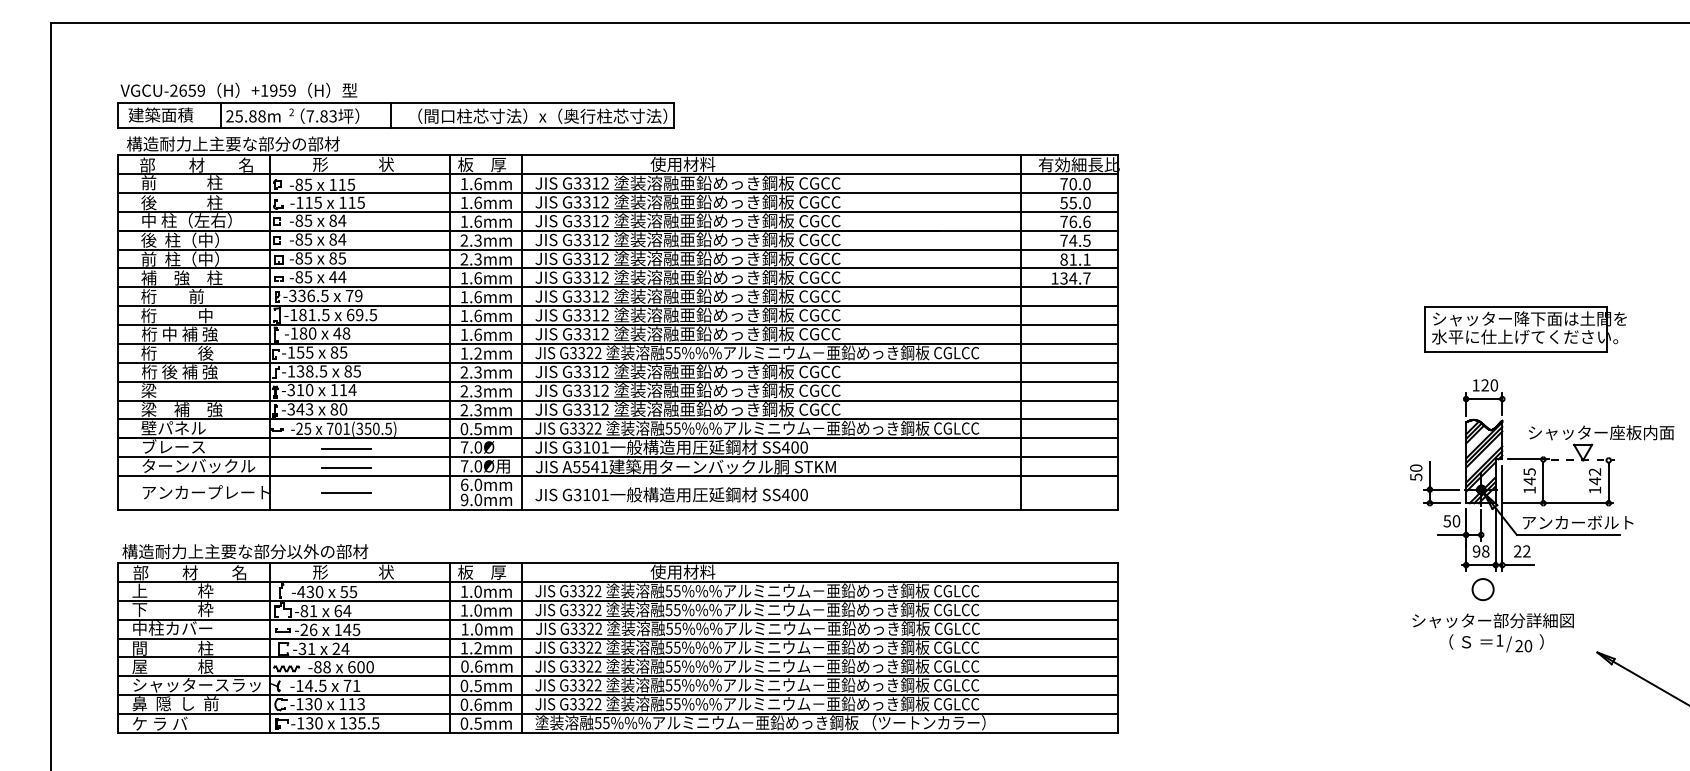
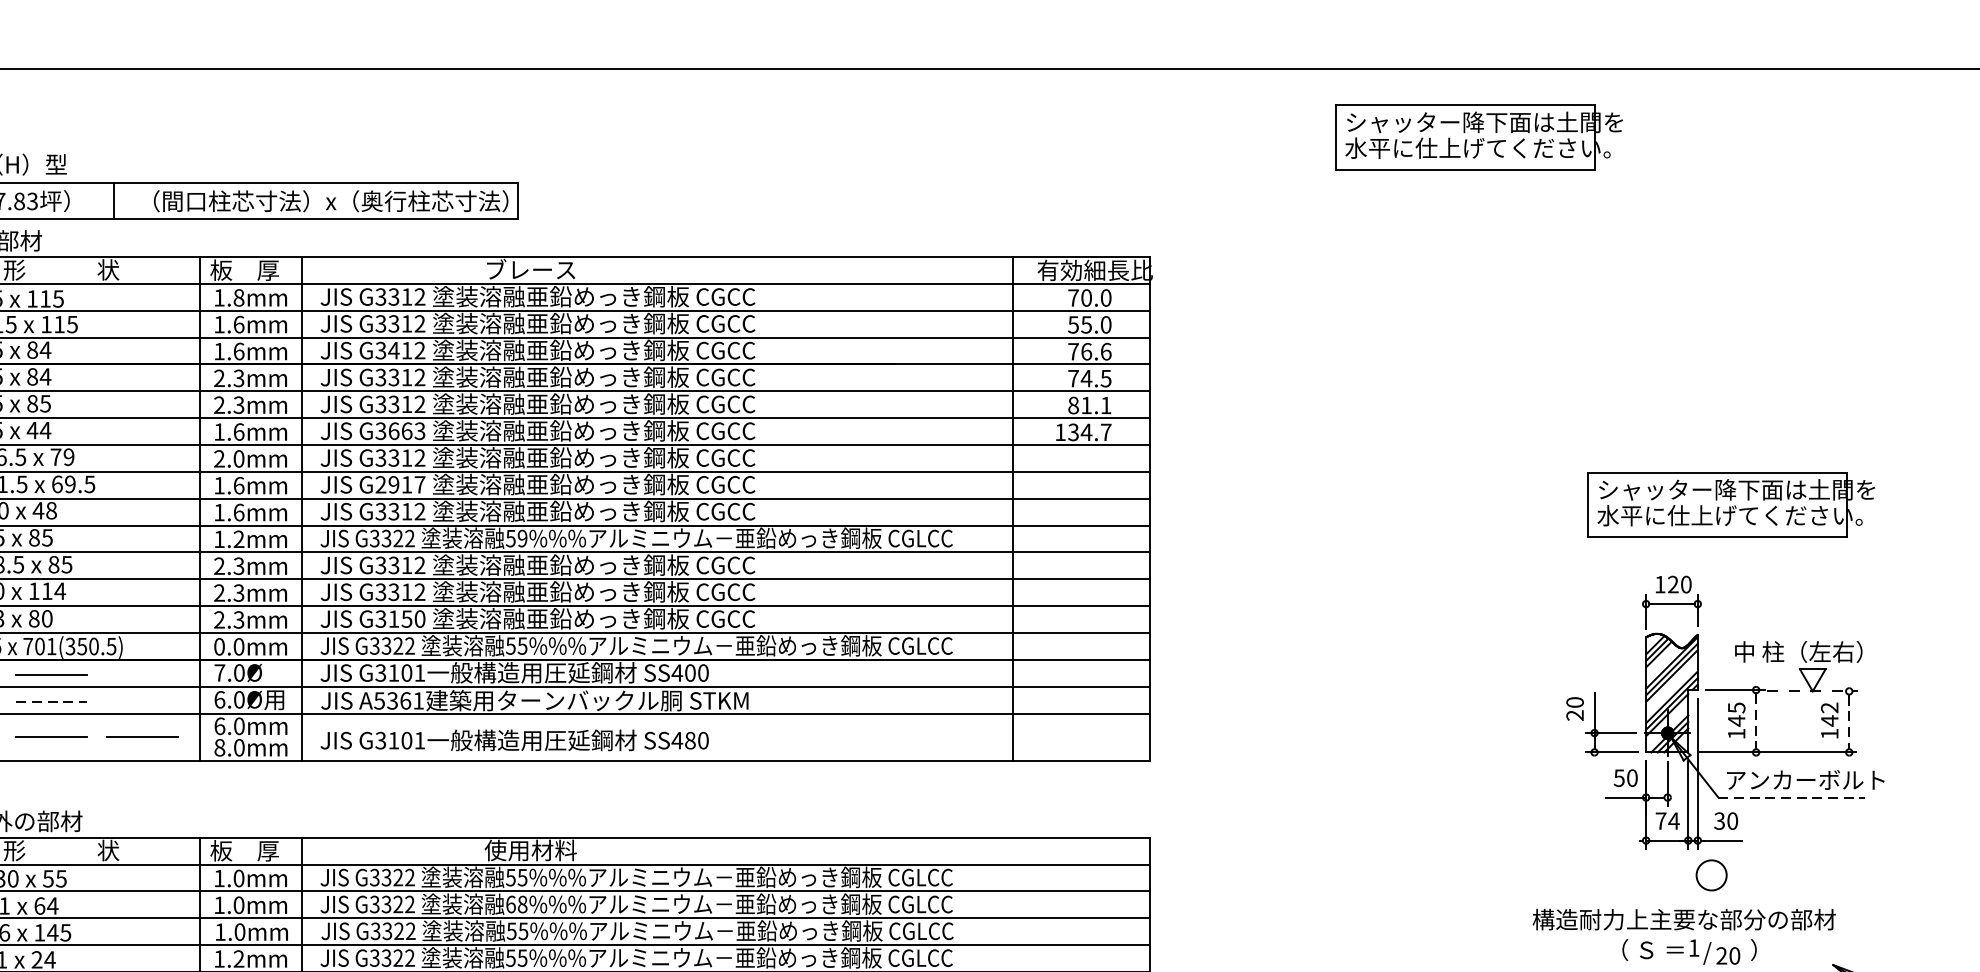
part: (1348, 71) -> (1478, 137), added
text: (682, 163) -> (530, 268), 使用材料 -> ブレース
text: (477, 183) -> (238, 297), 1.6mm -> 1.8mm
text: (586, 221) -> (393, 351), G3312 -> G3412
text: (595, 277) -> (406, 430), G3312 -> G3663
text: (470, 297) -> (228, 459), 1.6mm -> 2.0mm
text: (591, 315) -> (400, 485), G3312 -> G2917
text: (676, 353) -> (521, 539), 55%%% -> 59%%%
text: (595, 409) -> (406, 618), G3312 -> G3150
text: (477, 428) -> (238, 645), 0.5mm -> 0.0mm
text: (1601, 432) -> (1838, 651), シャッター座板内面 -> 中 柱（左右）
text: (464, 466) -> (219, 700), 7.0Ø -> 6.0Ø
text: (590, 466) -> (399, 700), A5541 -> A5361
line: (346, 467) -> (51, 701), solid -> dashed
text: (1416, 477) -> (1575, 715), 50 -> 20
line: (1543, 481) -> (1756, 721), solid -> dashed
line: (1608, 482) -> (1848, 722), solid -> dashed
line: (410, 492) -> (142, 737), added
text: (794, 494) -> (689, 739), SS400 -> SS480
text: (464, 499) -> (219, 747), 9.0mm -> 8.0mm
line: (1568, 534) -> (1791, 796), solid -> dashed
text: (1480, 551) -> (1666, 821), 98 -> 74
text: (1522, 551) -> (1726, 821), 22 -> 30
circle: (1482, 589) -> (1710, 875), moved
text: (672, 609) -> (515, 903), 55%%% -> 68%%%
text: (1492, 620) -> (1683, 919), シャッター部分詳細図 -> 構造耐力上主要な部分の部材

